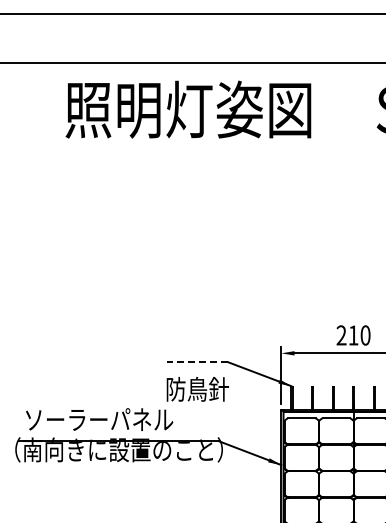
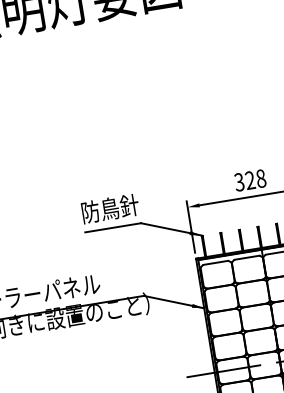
text: (353, 335) -> (250, 180), 210 -> 328
line: (197, 362) -> (113, 227), dashed -> solid
text: (197, 388) -> (109, 208), moved

